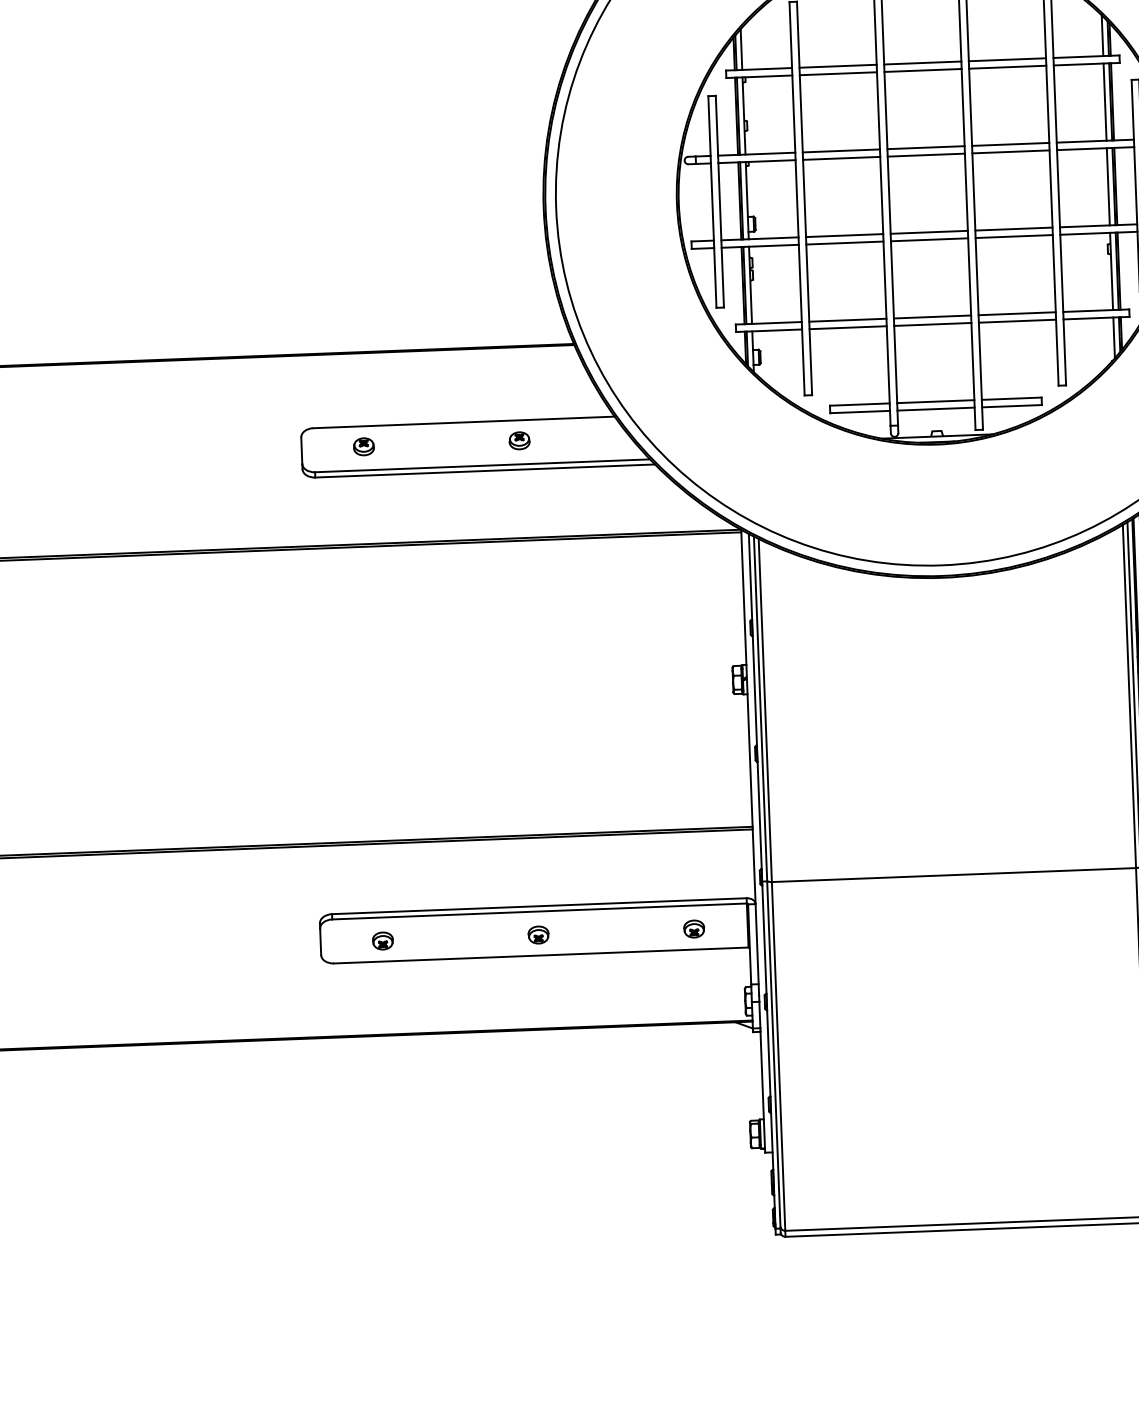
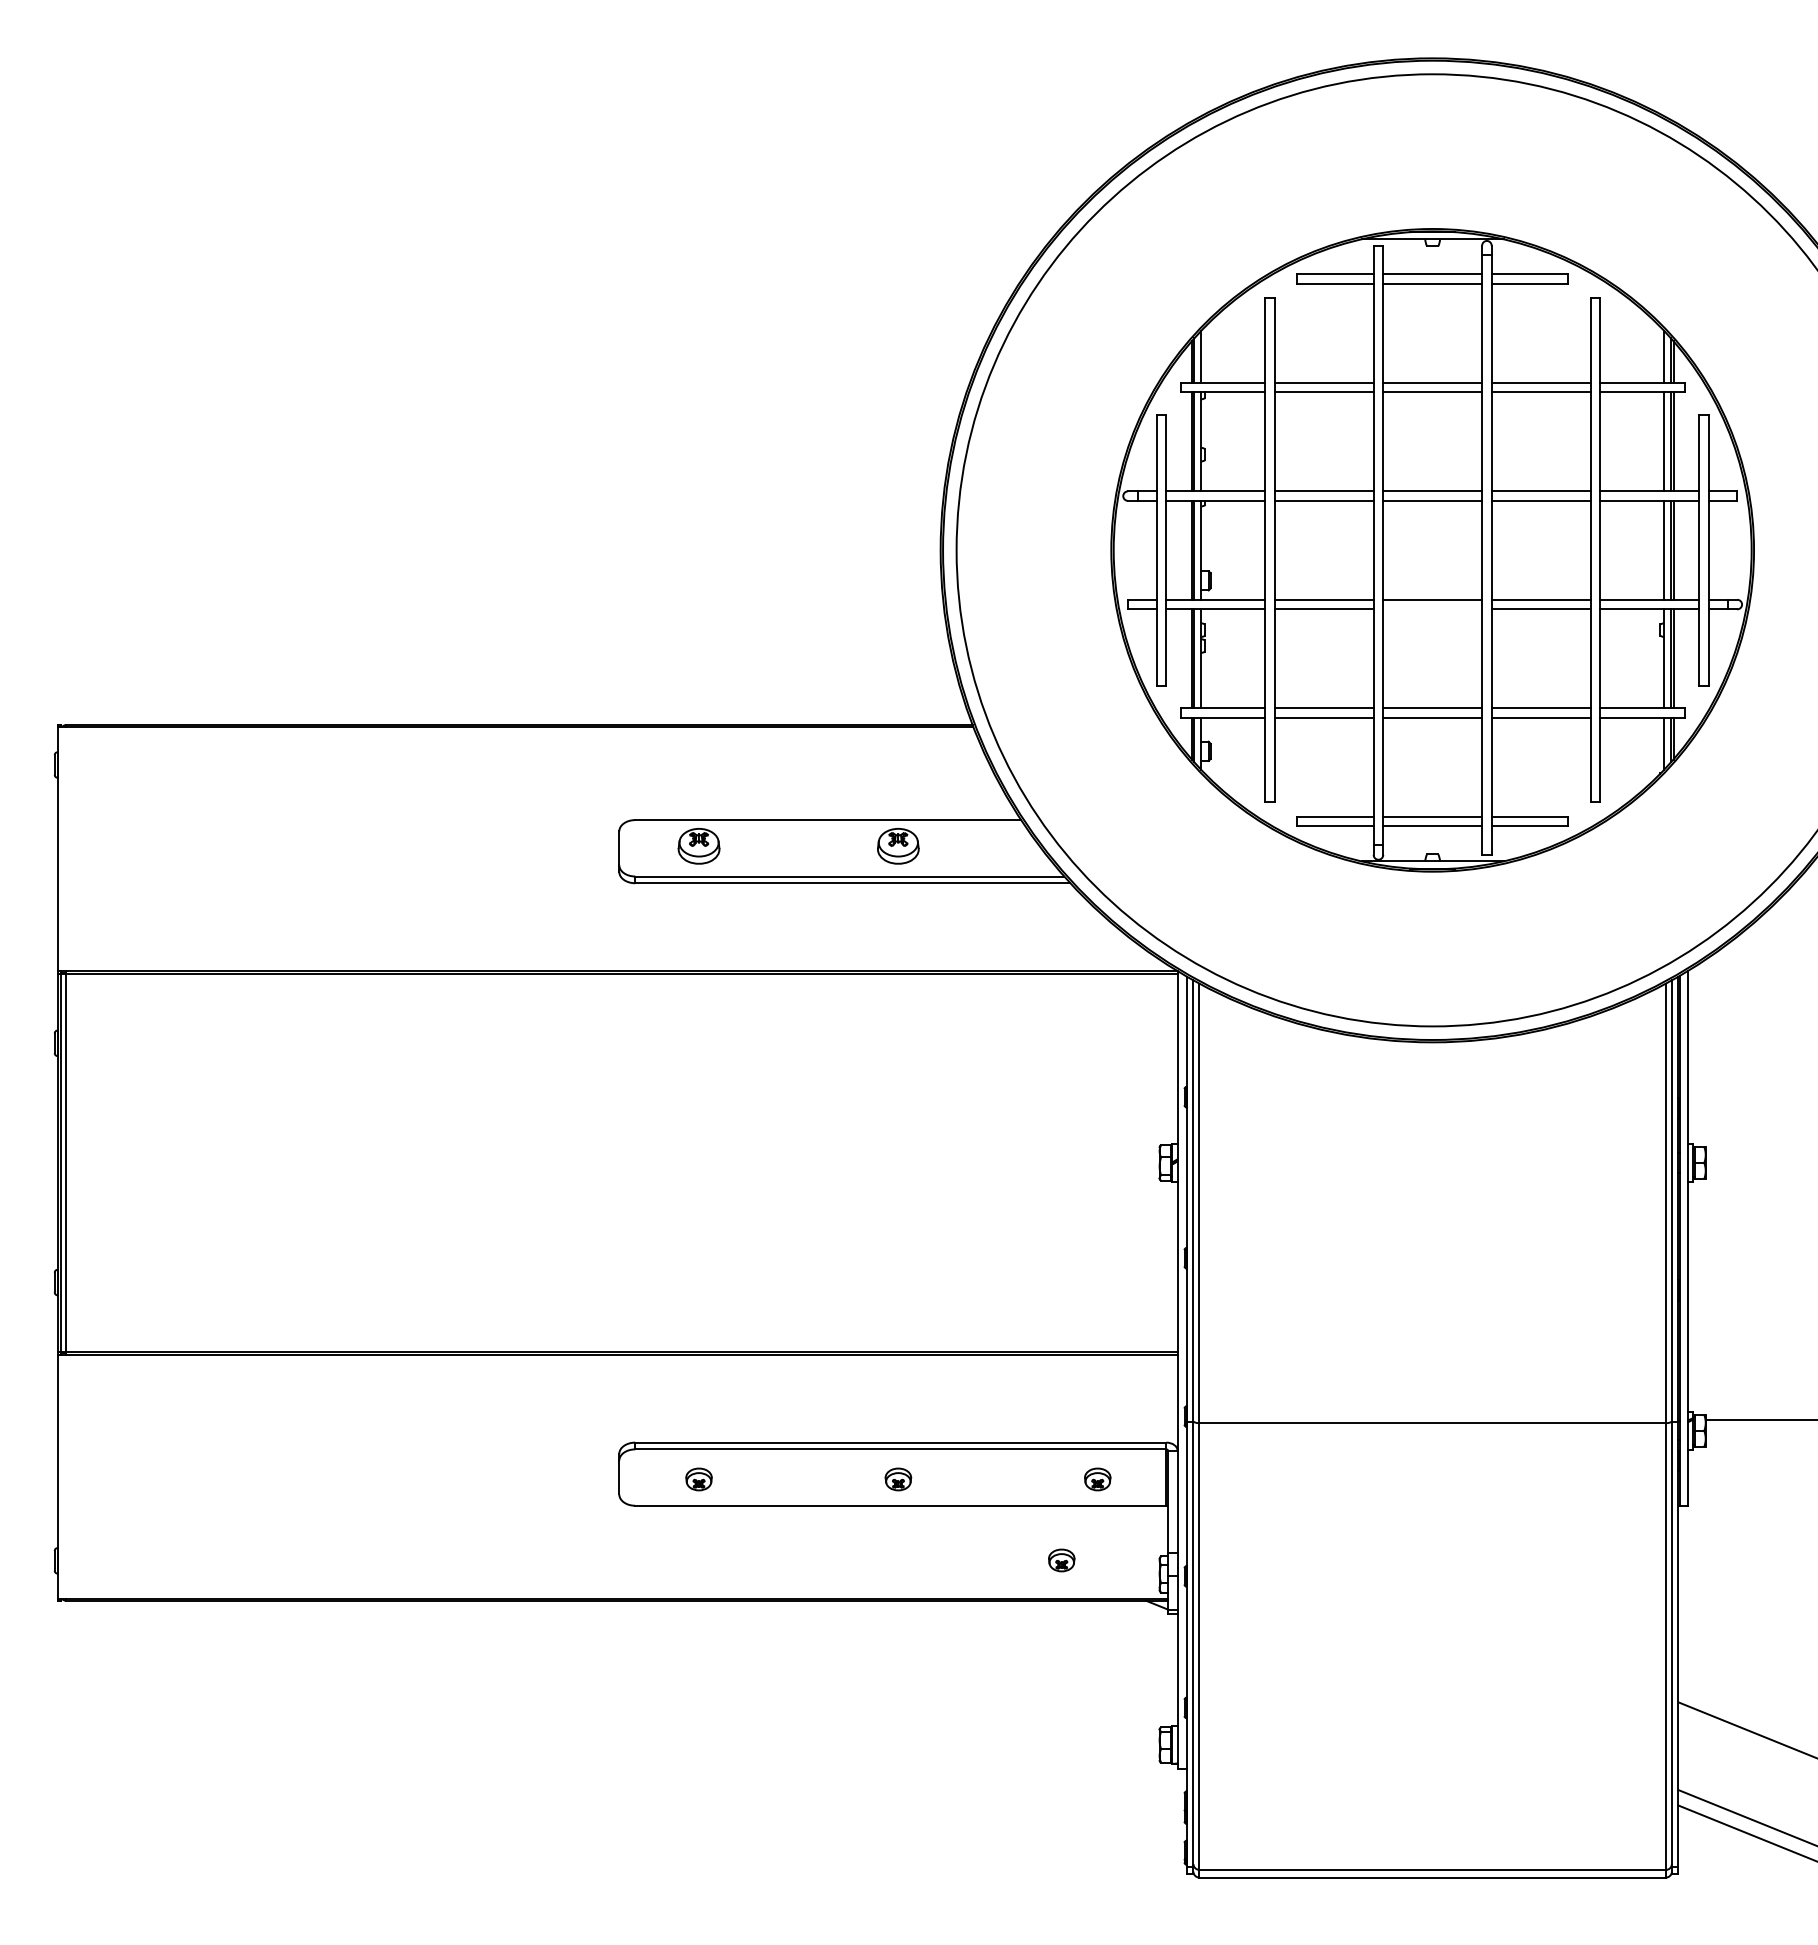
line: (929, 239) -> (1432, 609), removed
part: (519, 440) -> (898, 846), size x1.6
part: (363, 446) -> (698, 846), size x1.6
part: (668, 993) -> (1061, 1560), added

